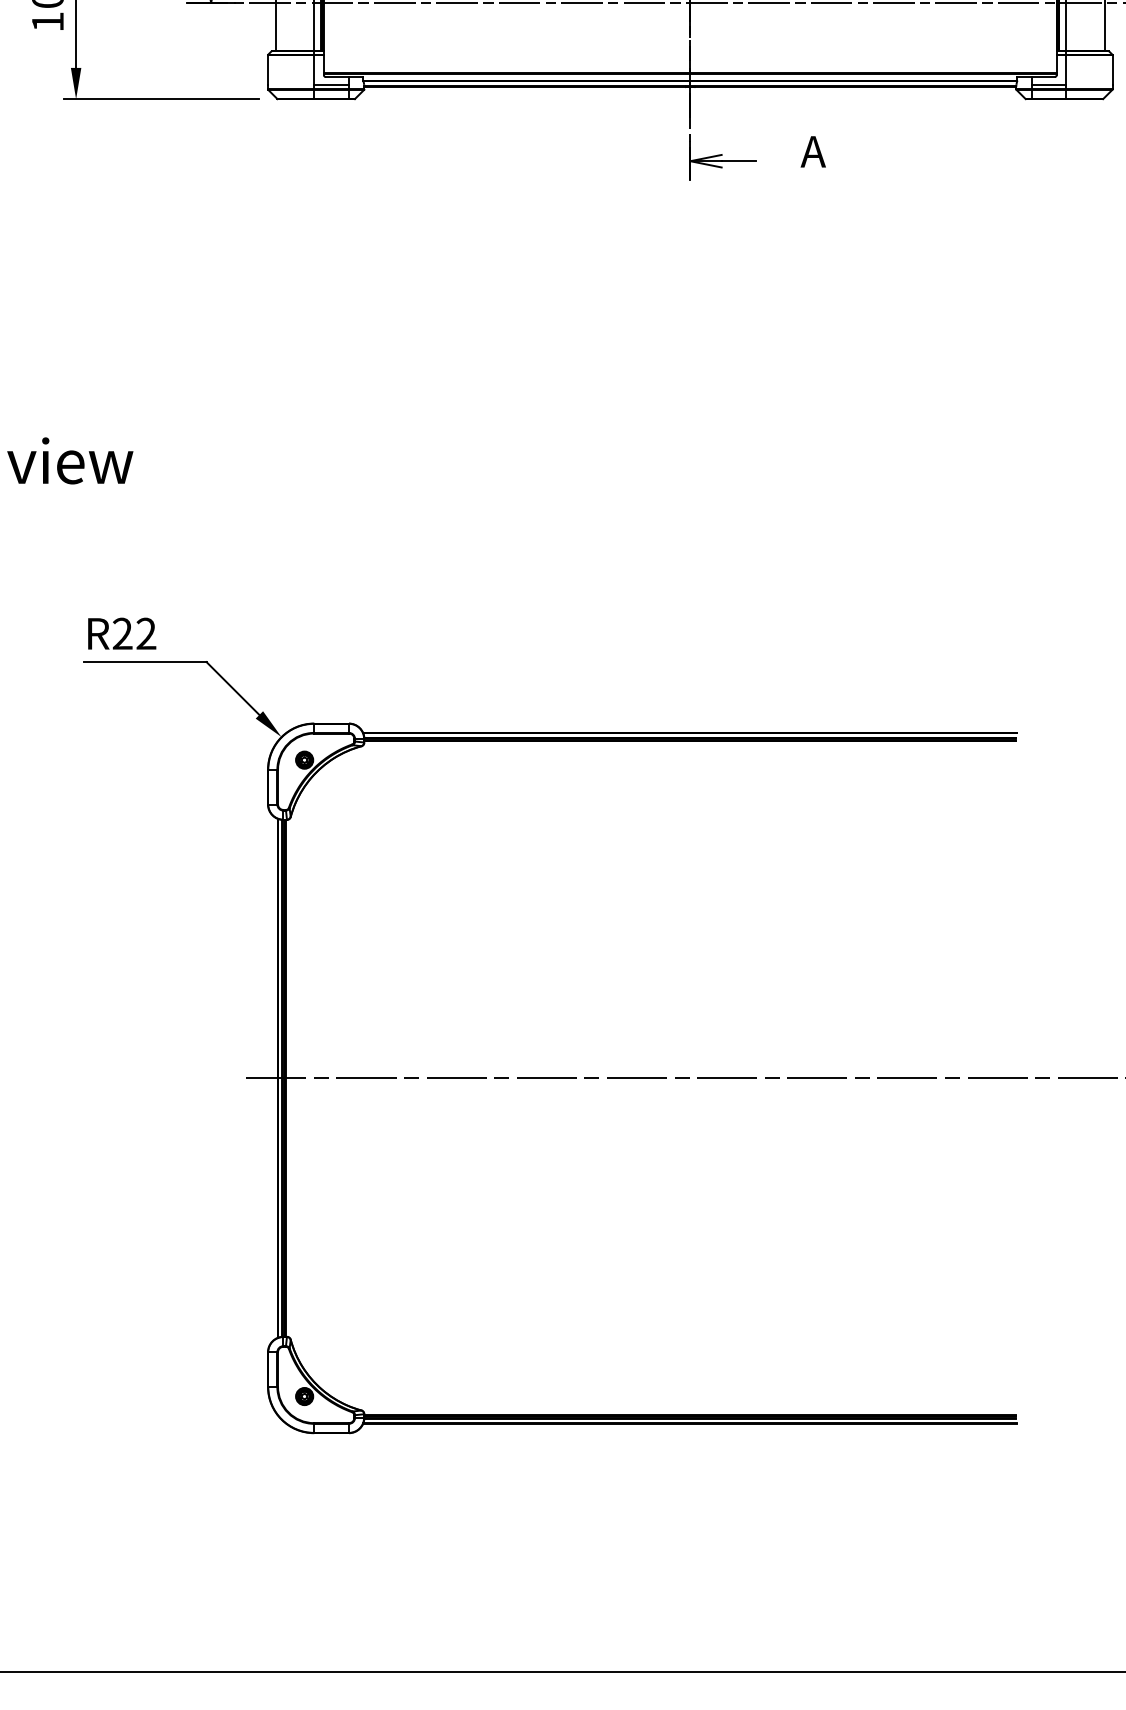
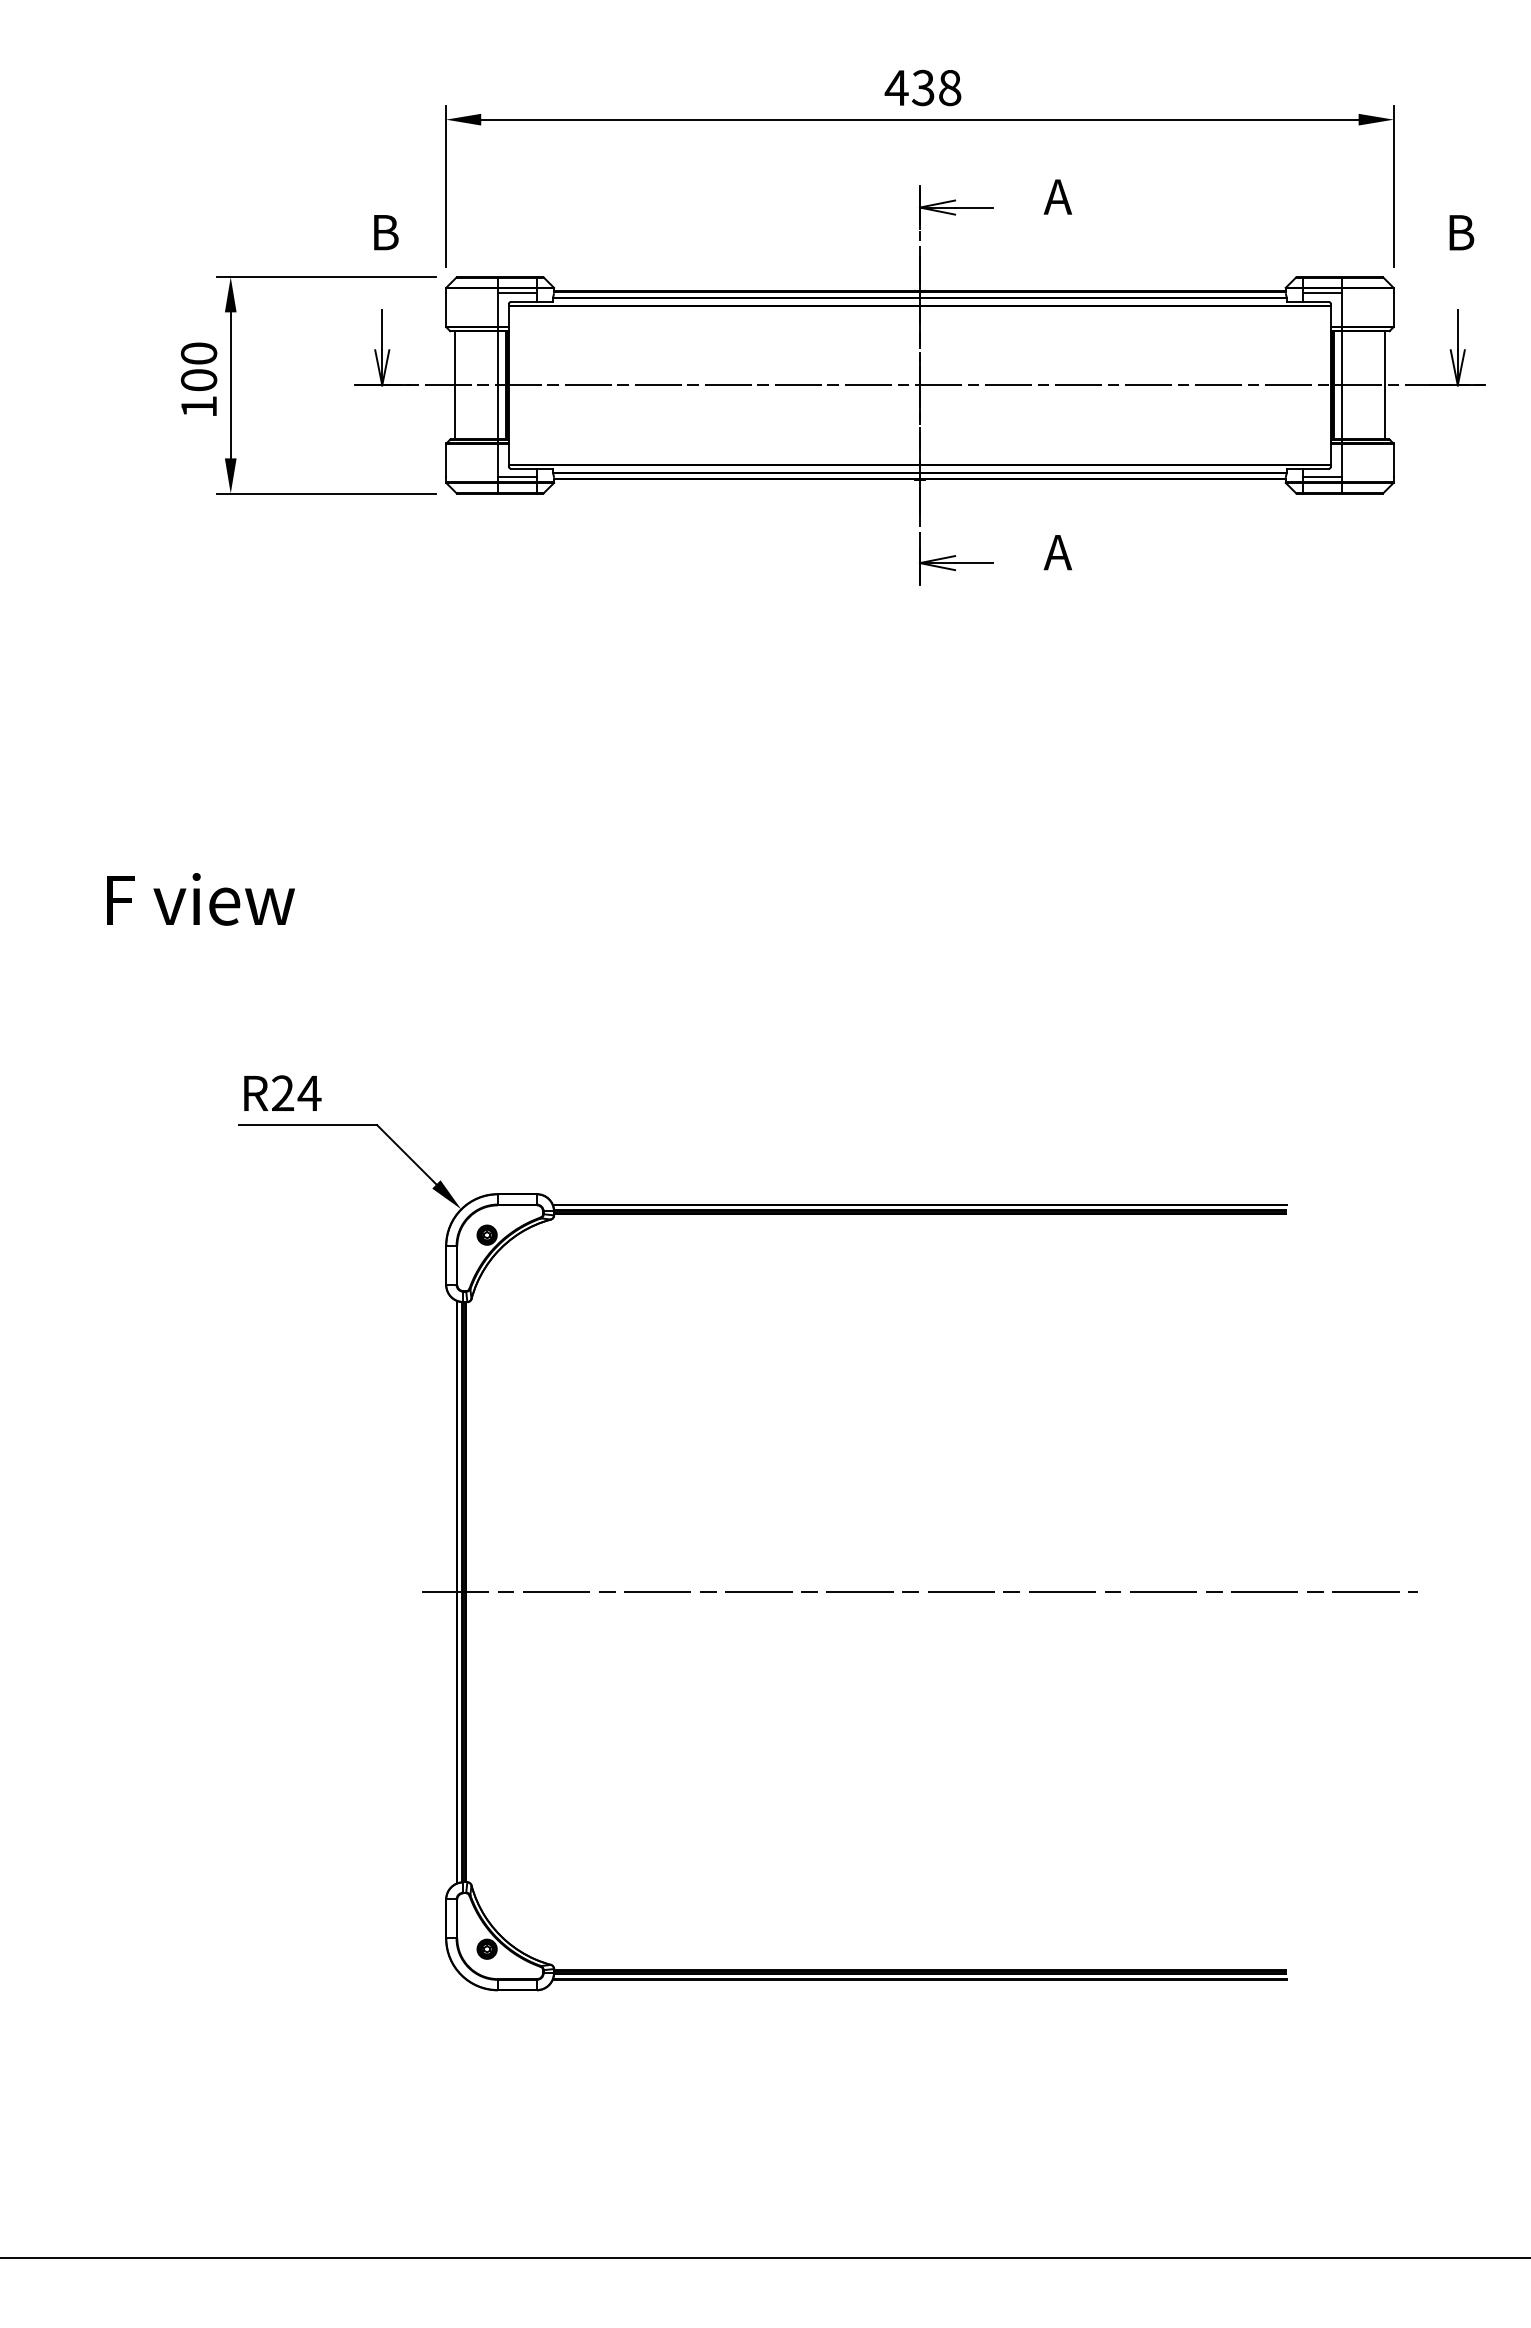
text: (146, 633) -> (309, 1092), R22 -> R24

